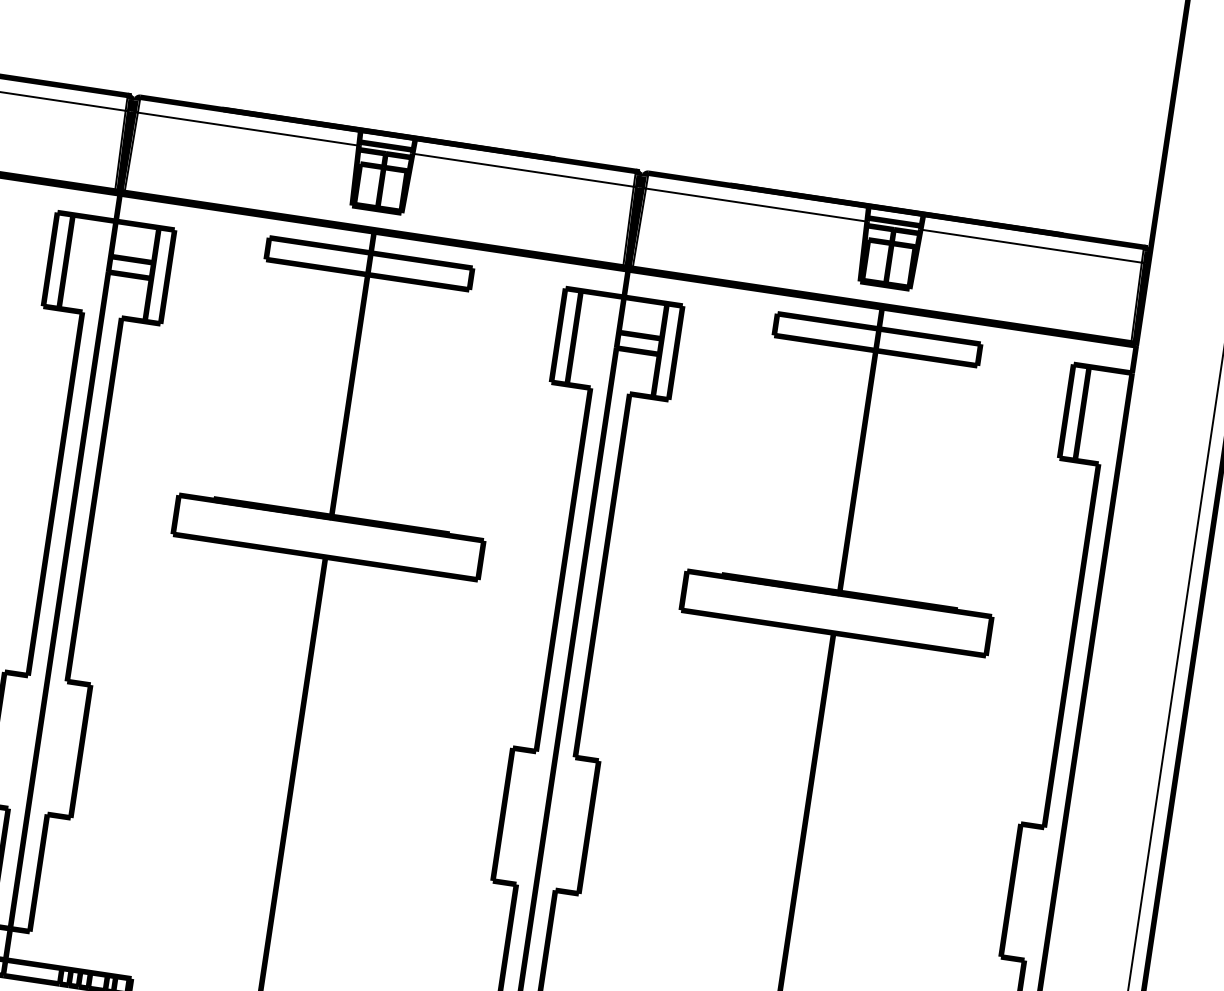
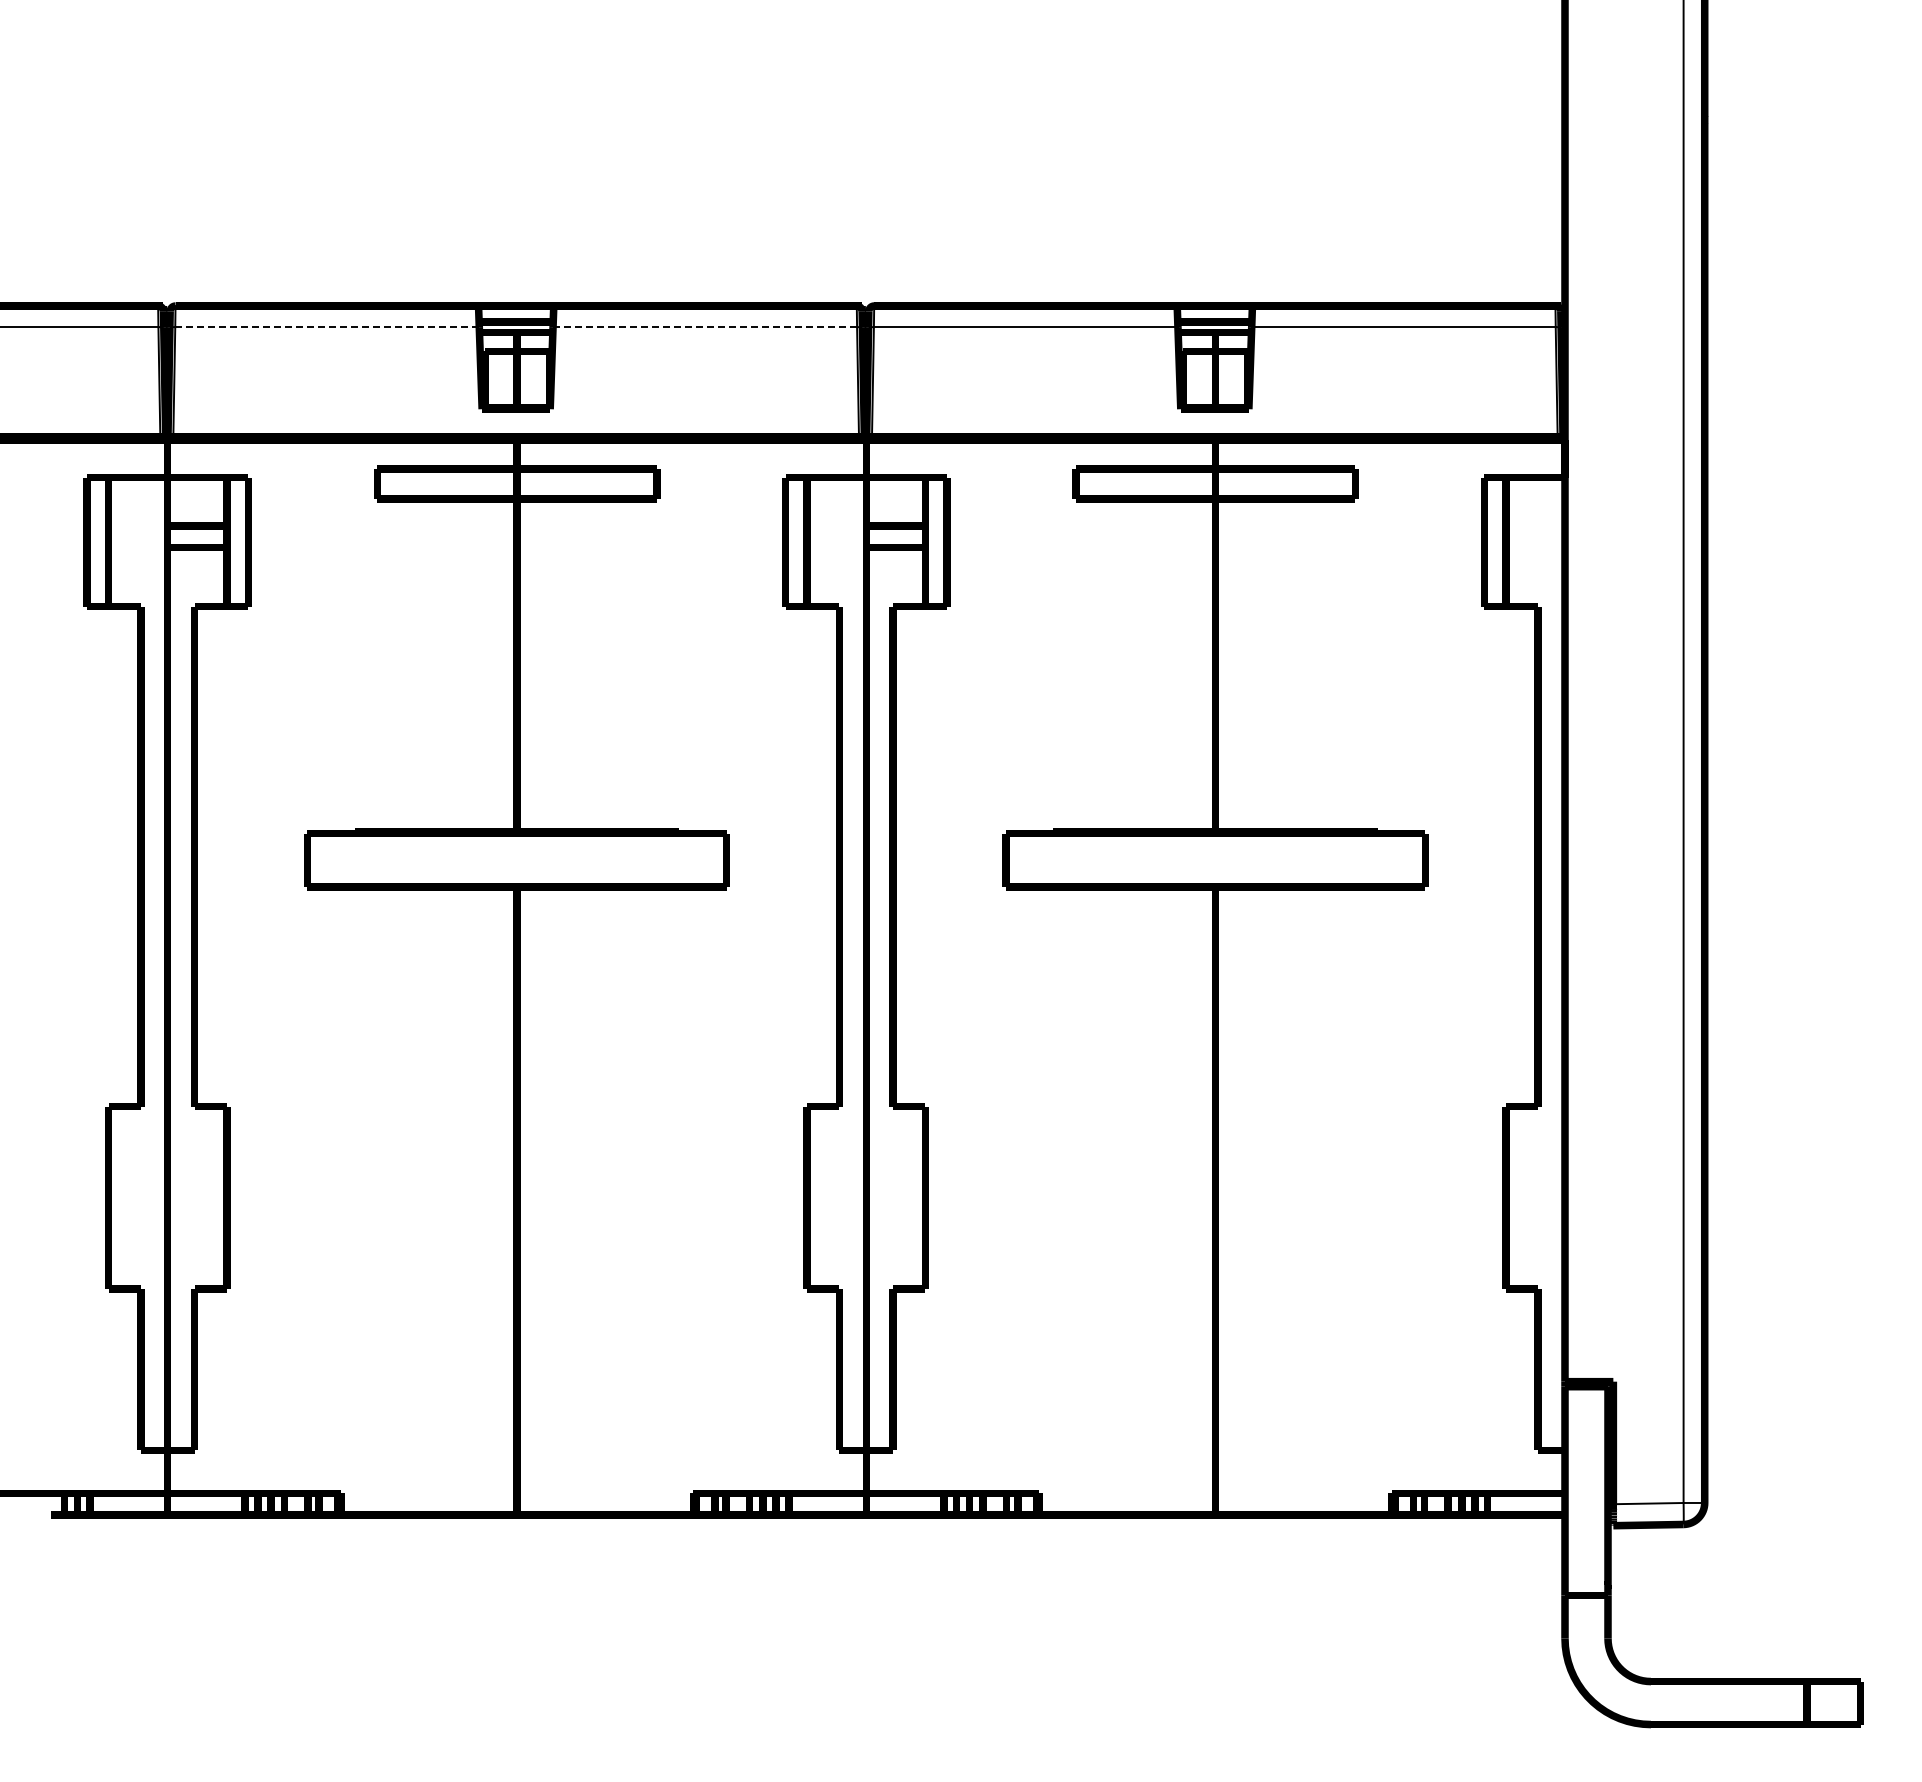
line: (247, 129) -> (326, 327), solid -> dashed
line: (522, 170) -> (704, 327), solid -> dashed

